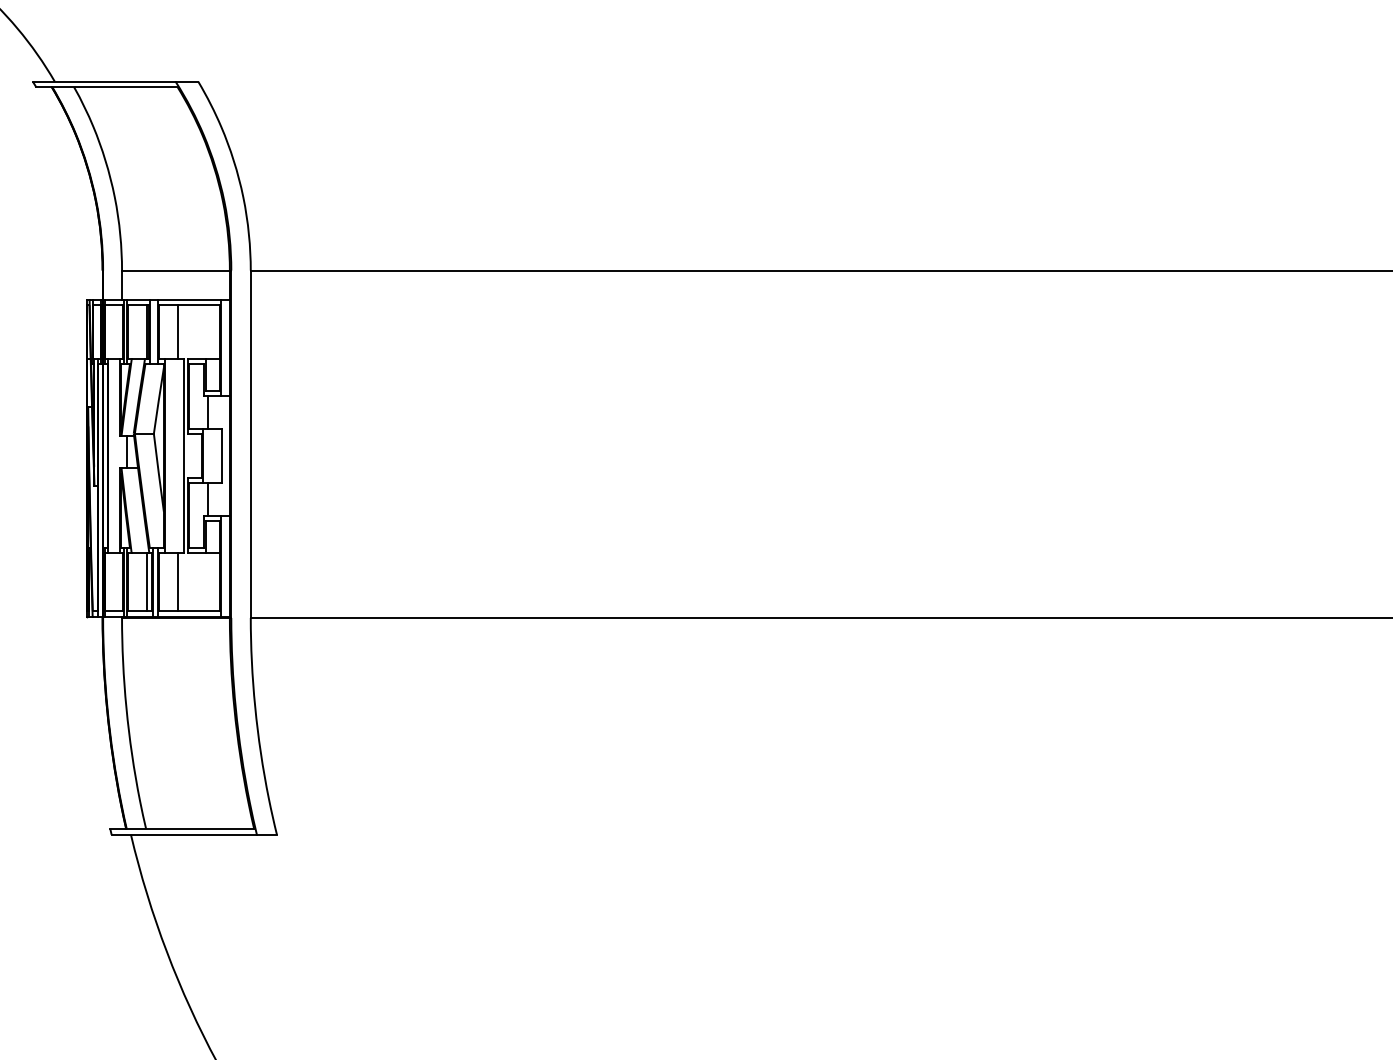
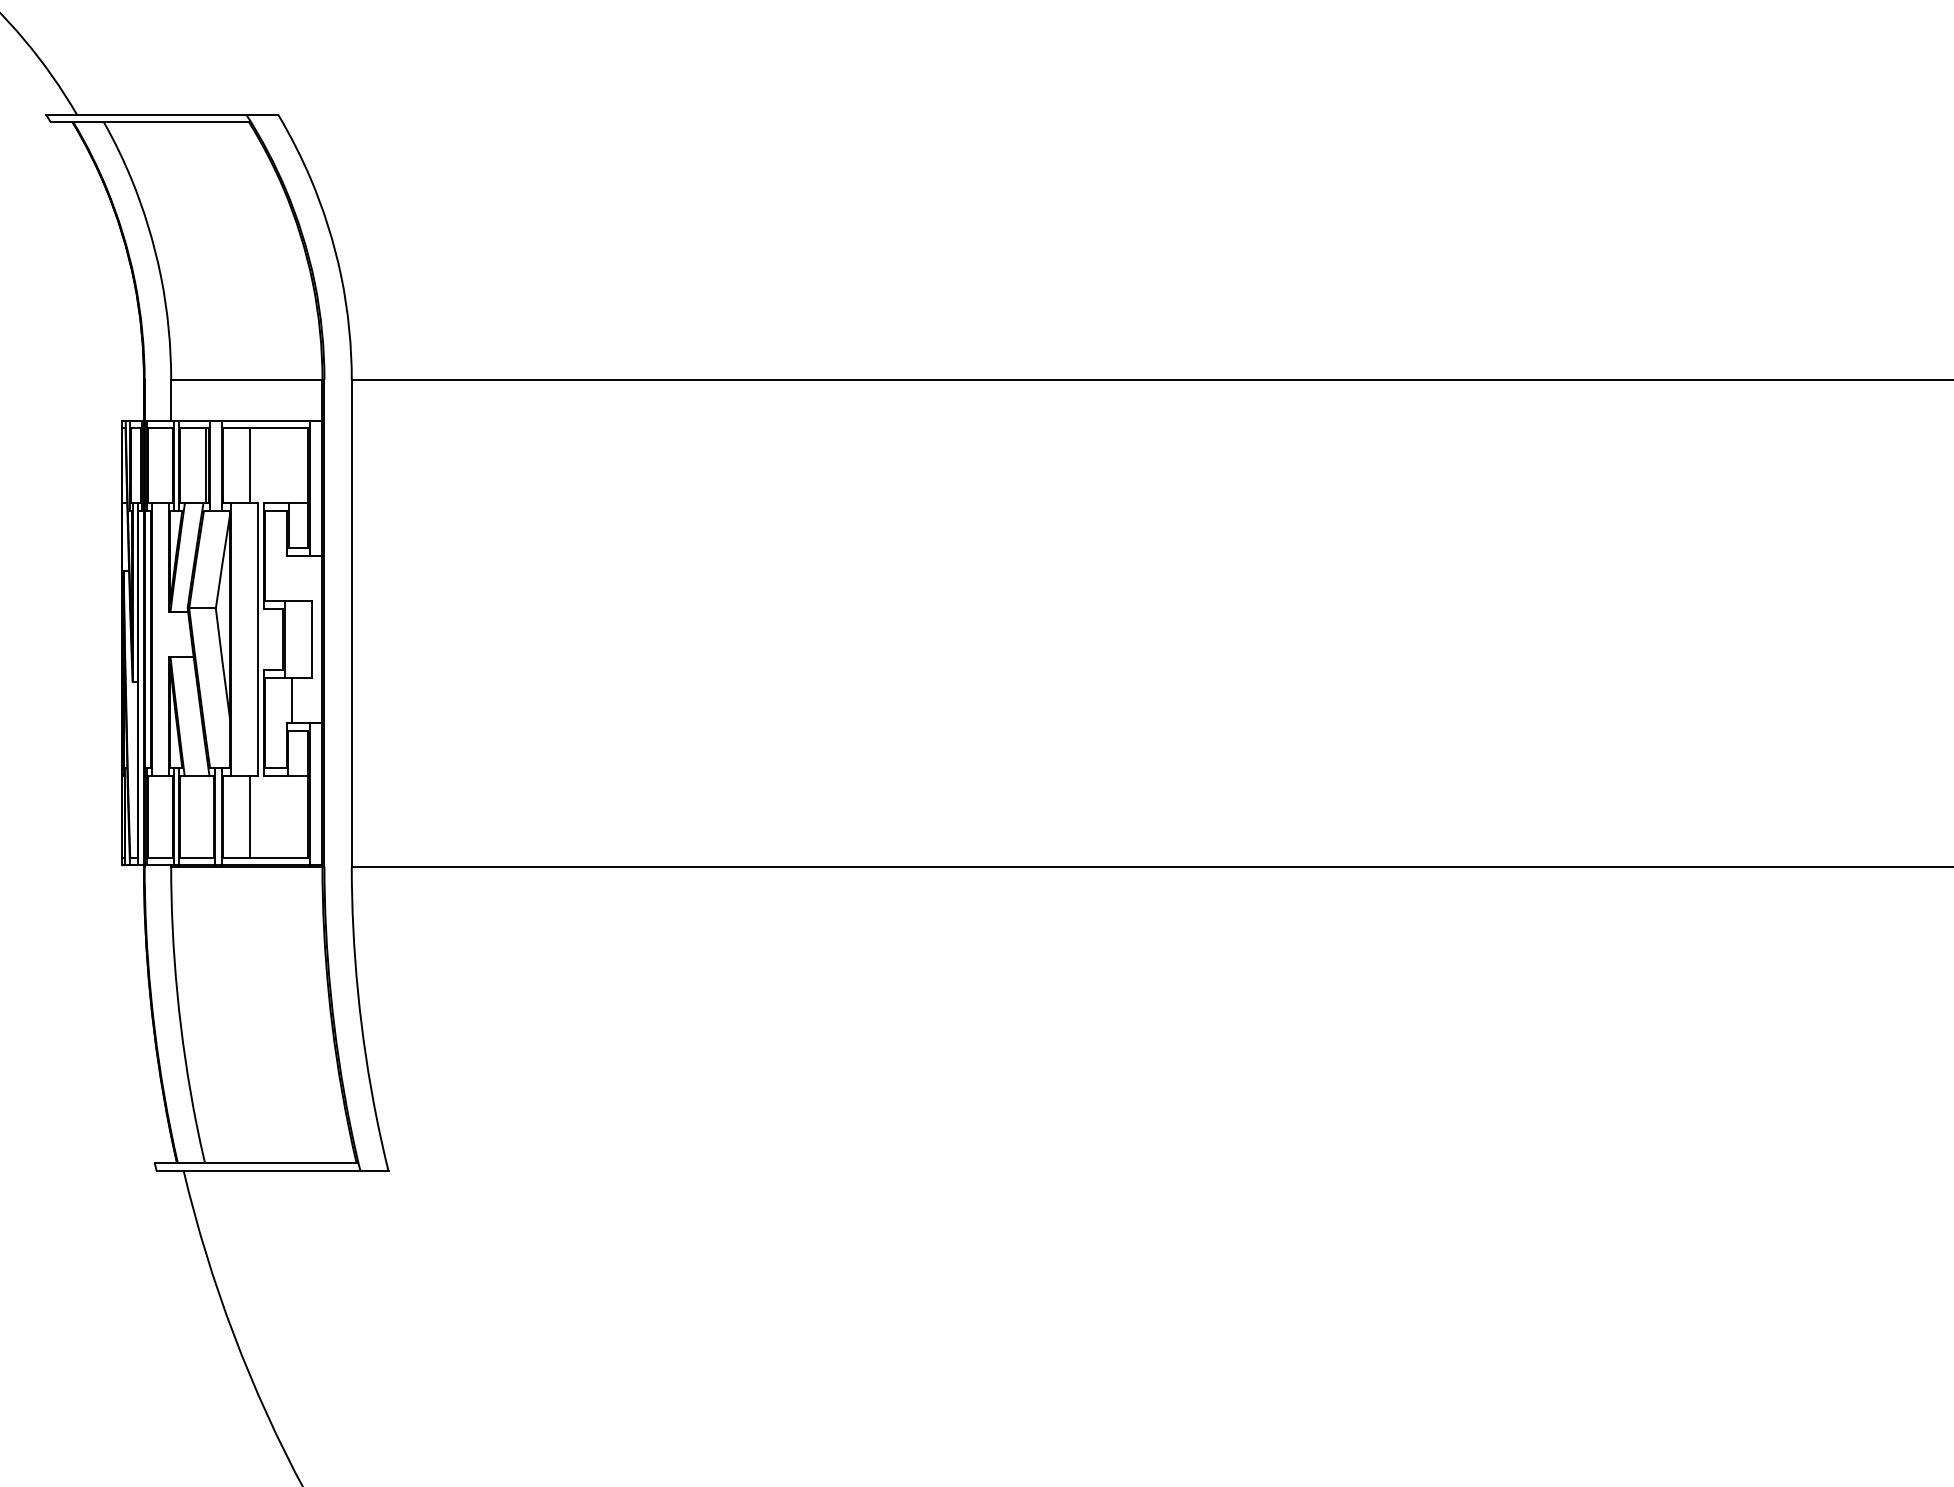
line: (208, 412) -> (292, 578), removed
line: (127, 451) -> (178, 633), removed
line: (147, 582) -> (206, 816), removed

